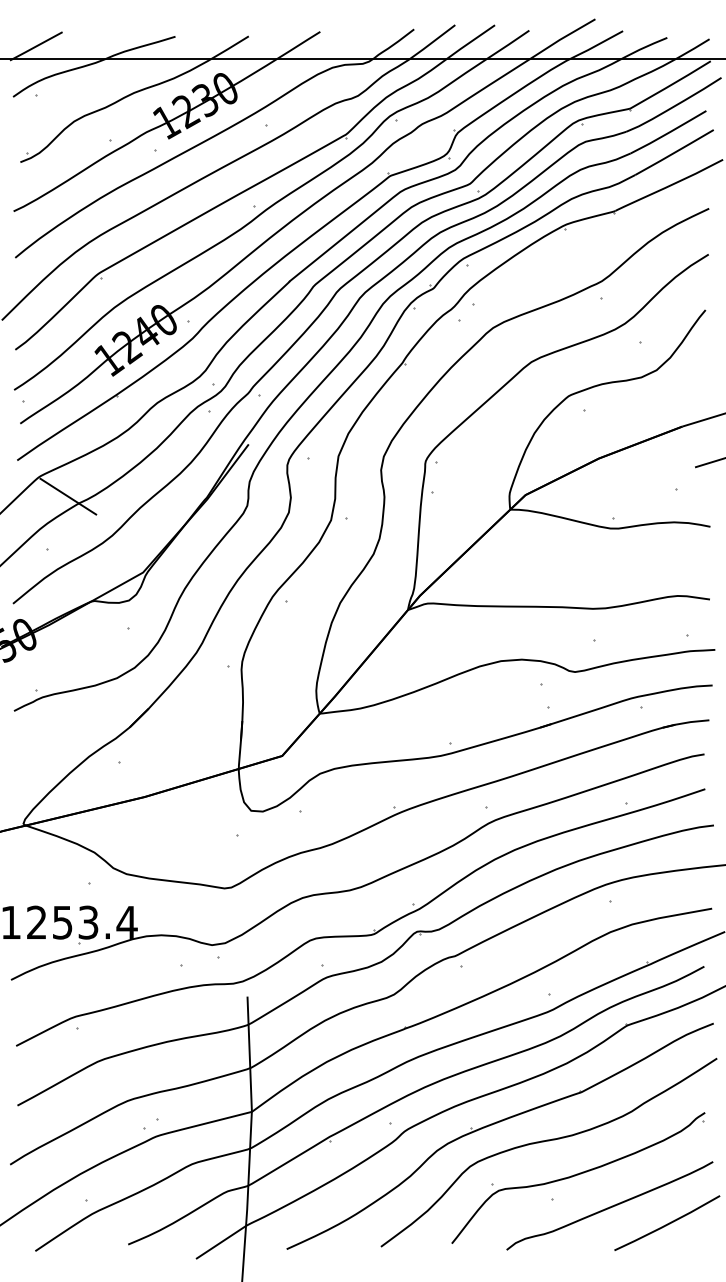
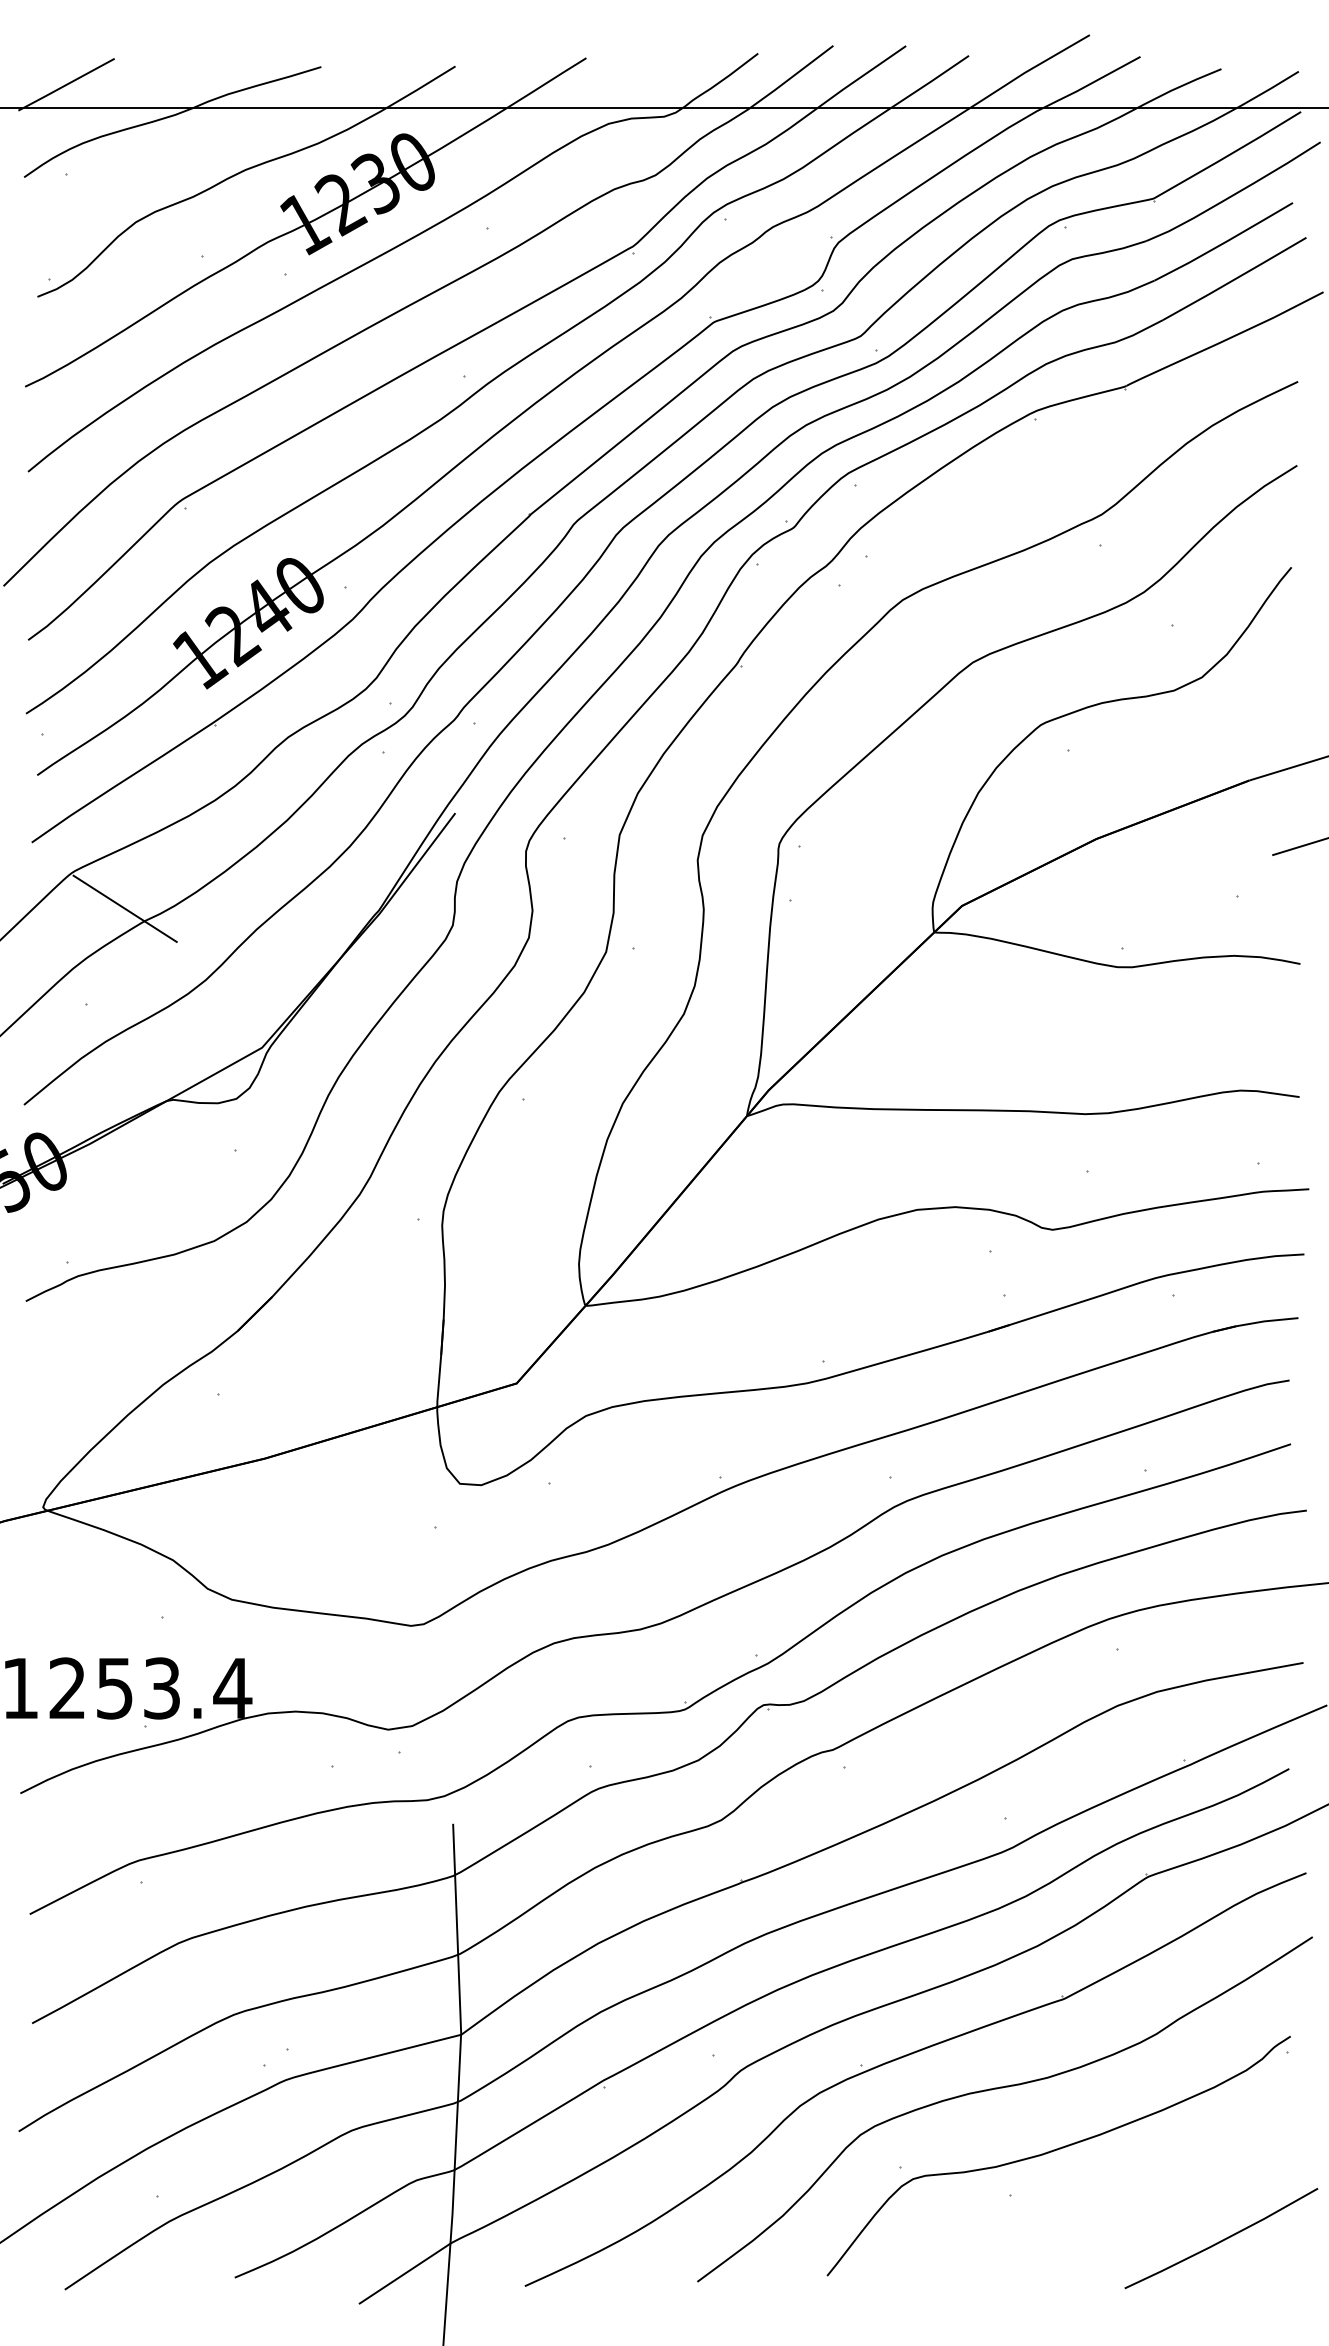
curve: (609, 1206) -> (1115, 2207), removed

